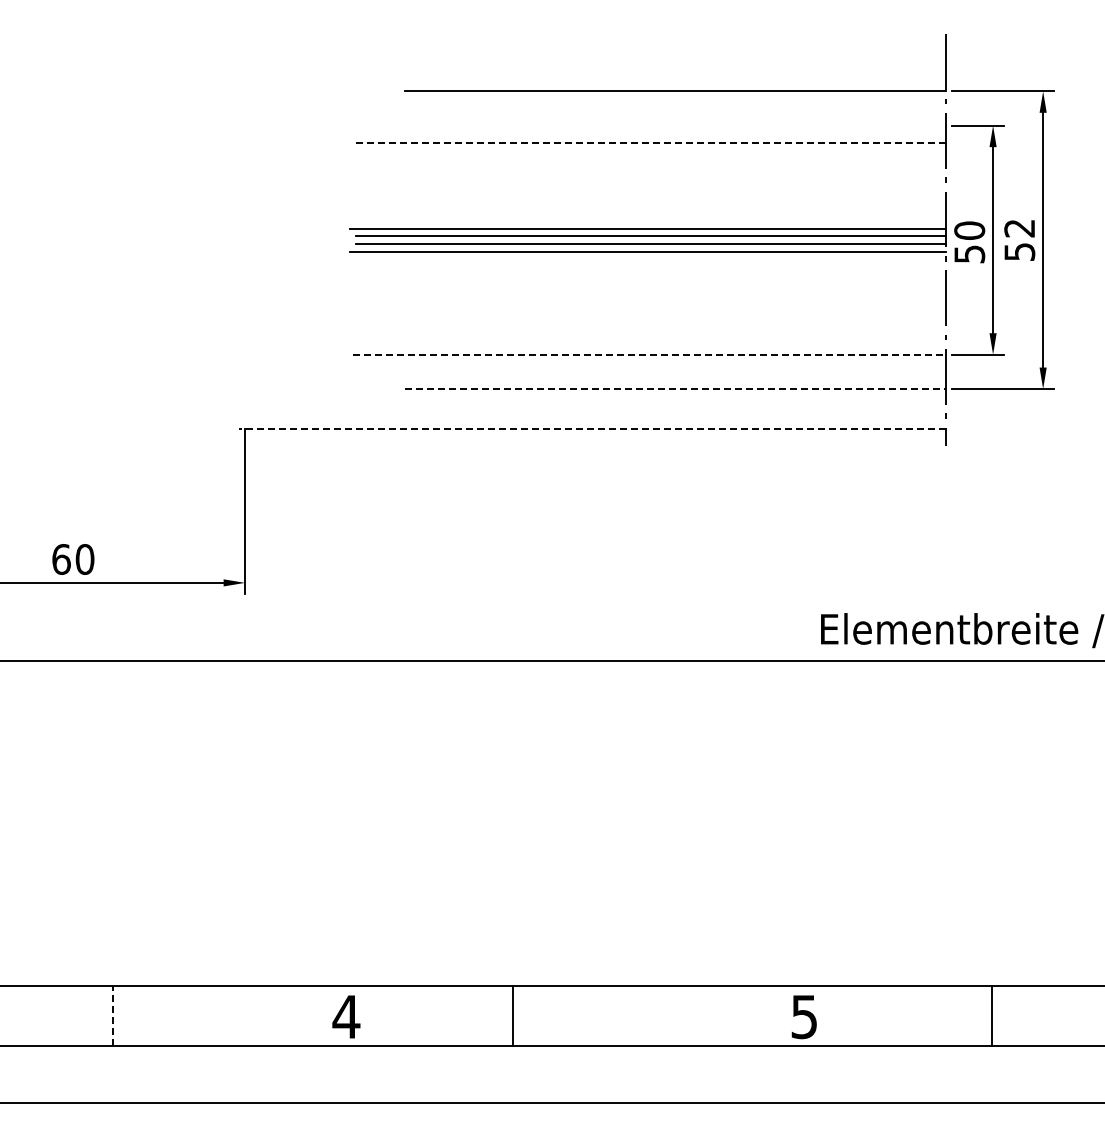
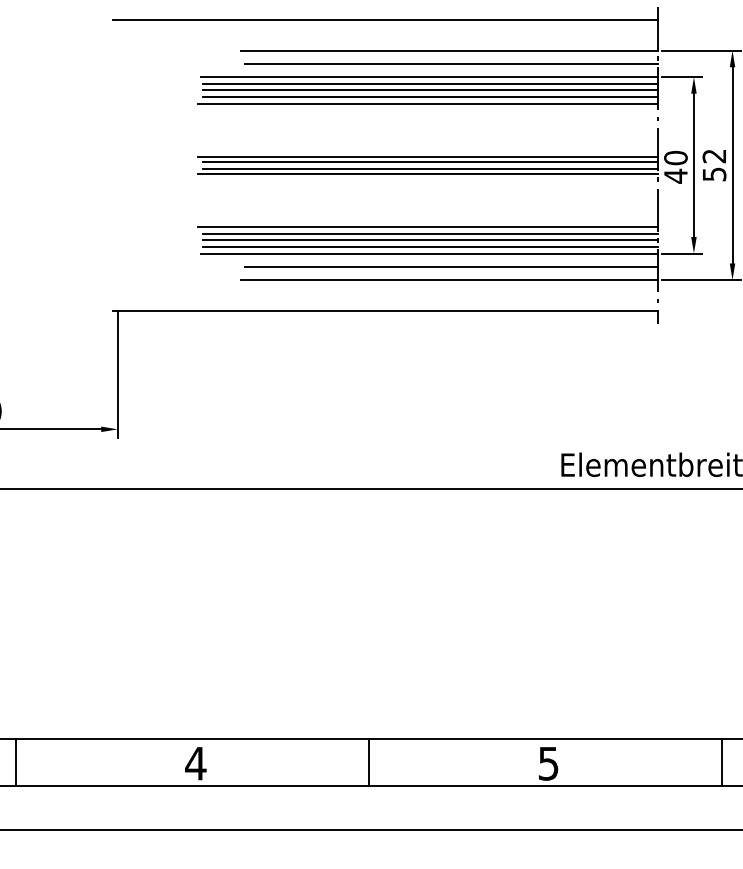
line: (592, 51) -> (385, 20), added
line: (677, 108) -> (450, 63), added
line: (649, 125) -> (429, 77), added
line: (650, 134) -> (430, 83), added
line: (651, 142) -> (430, 90), dashed -> solid
line: (650, 151) -> (430, 97), added
line: (647, 160) -> (427, 103), added
text: (969, 254) -> (675, 176), 50 -> 40
line: (647, 320) -> (427, 227), added
line: (650, 328) -> (430, 233), added
line: (650, 337) -> (430, 240), added
line: (650, 346) -> (430, 247), added
line: (649, 354) -> (429, 253), dashed -> solid
line: (677, 371) -> (450, 266), added
line: (675, 389) -> (449, 280), dashed -> solid
line: (592, 429) -> (385, 311), dashed -> solid
line: (113, 1015) -> (16, 762), dashed -> solid
line: (513, 1015) -> (369, 762), moved
line: (992, 1015) -> (722, 762), moved

